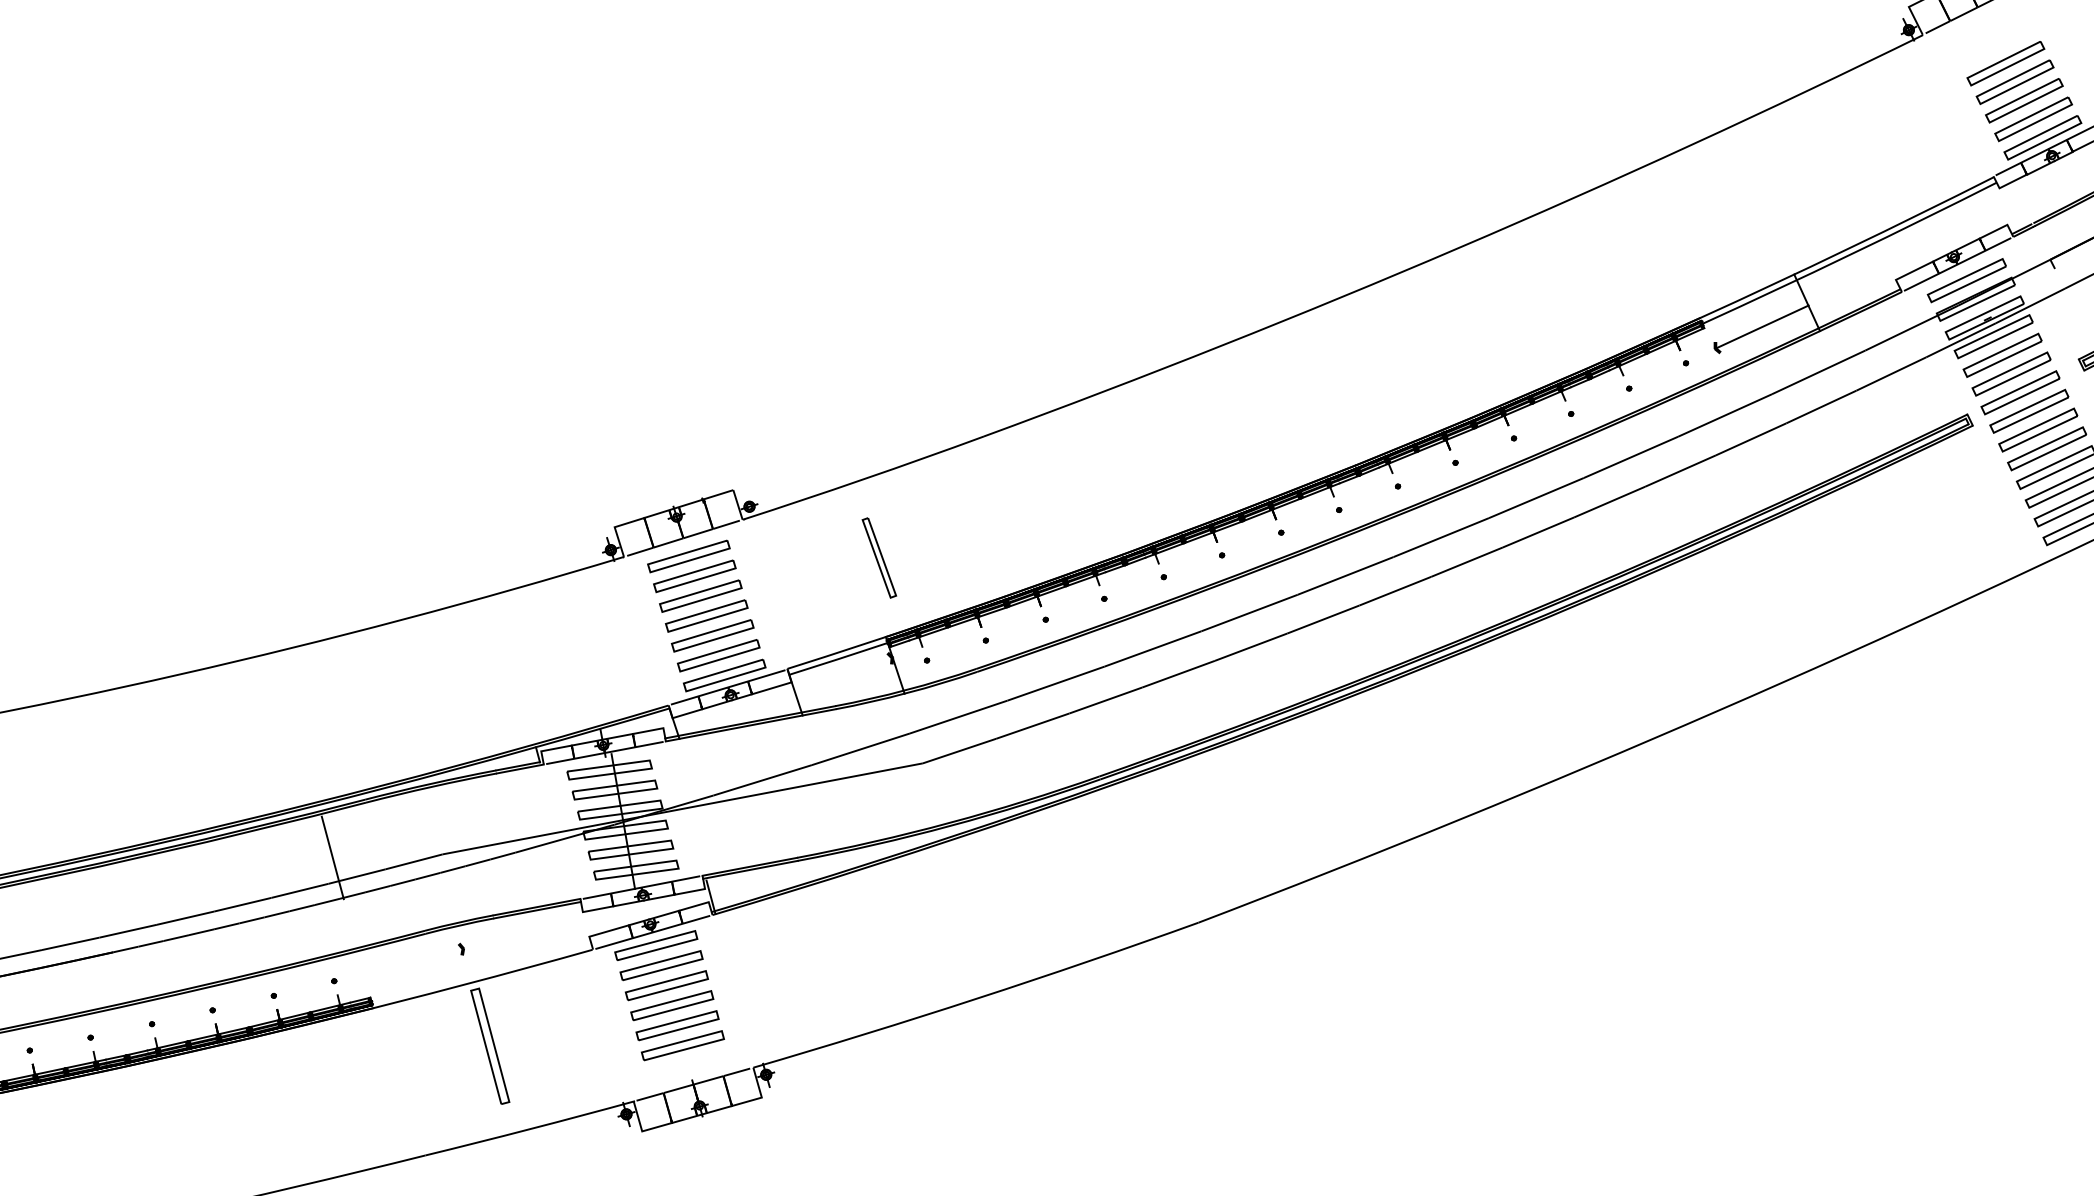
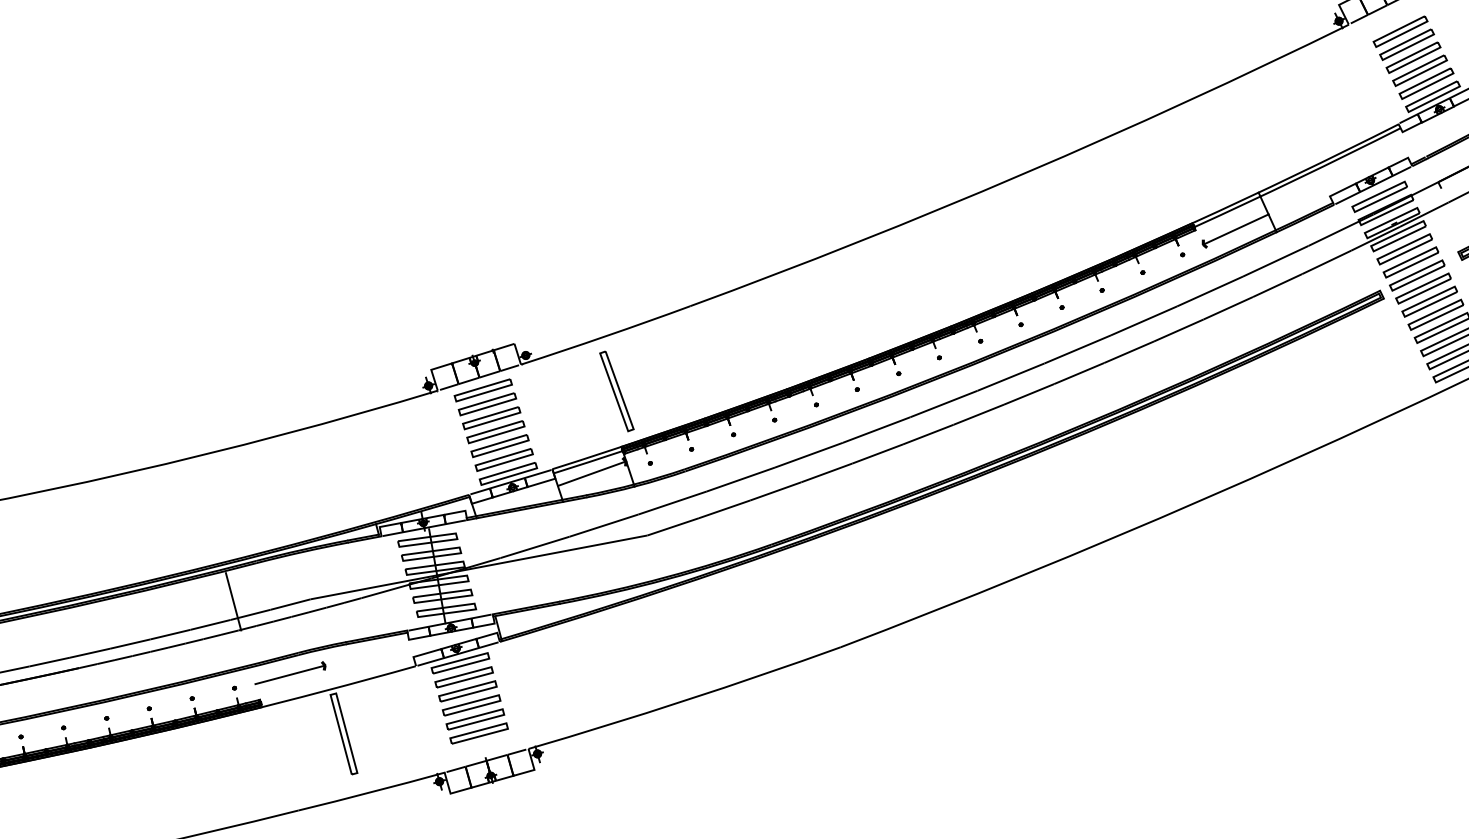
part: (1996, 44) -> (1400, 31), added
part: (879, 557) -> (617, 391), size x1.43
line: (843, 675) -> (591, 473), added
line: (413, 962) -> (290, 675), added

